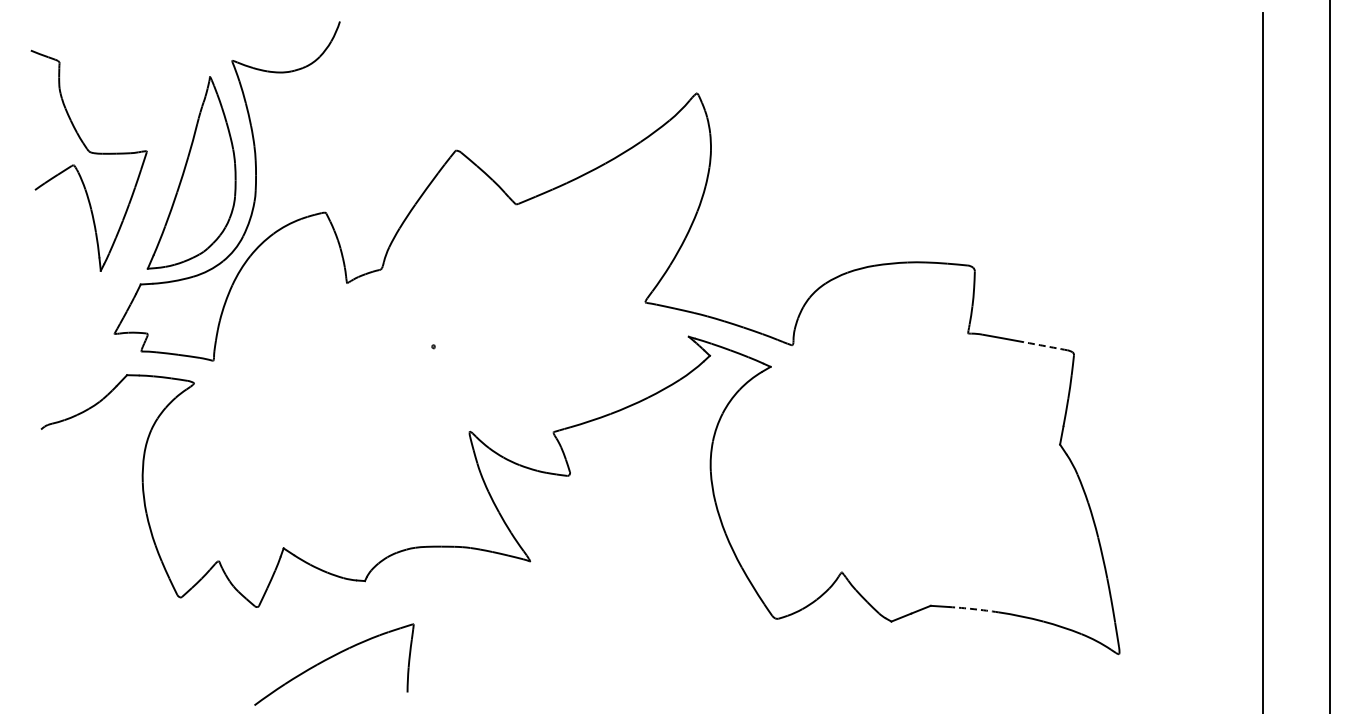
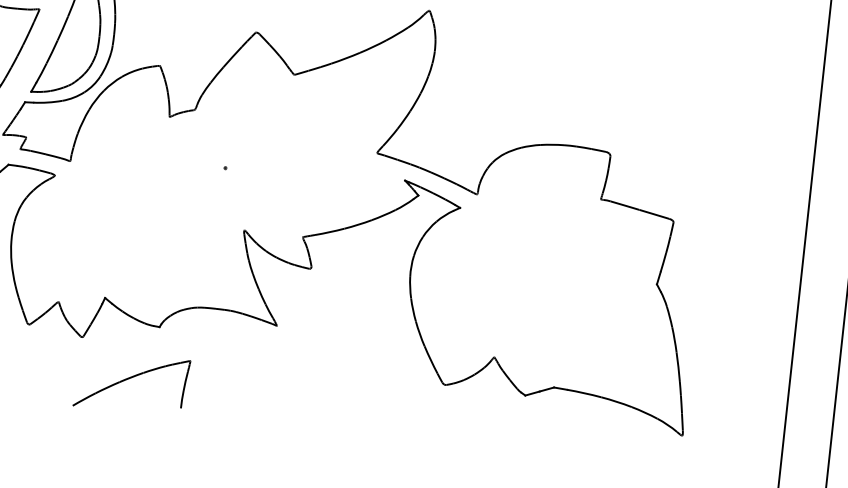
arc: (1045, 346) -> (654, 214), dashed -> solid
arc: (974, 609) -> (584, 393), dashed -> solid

